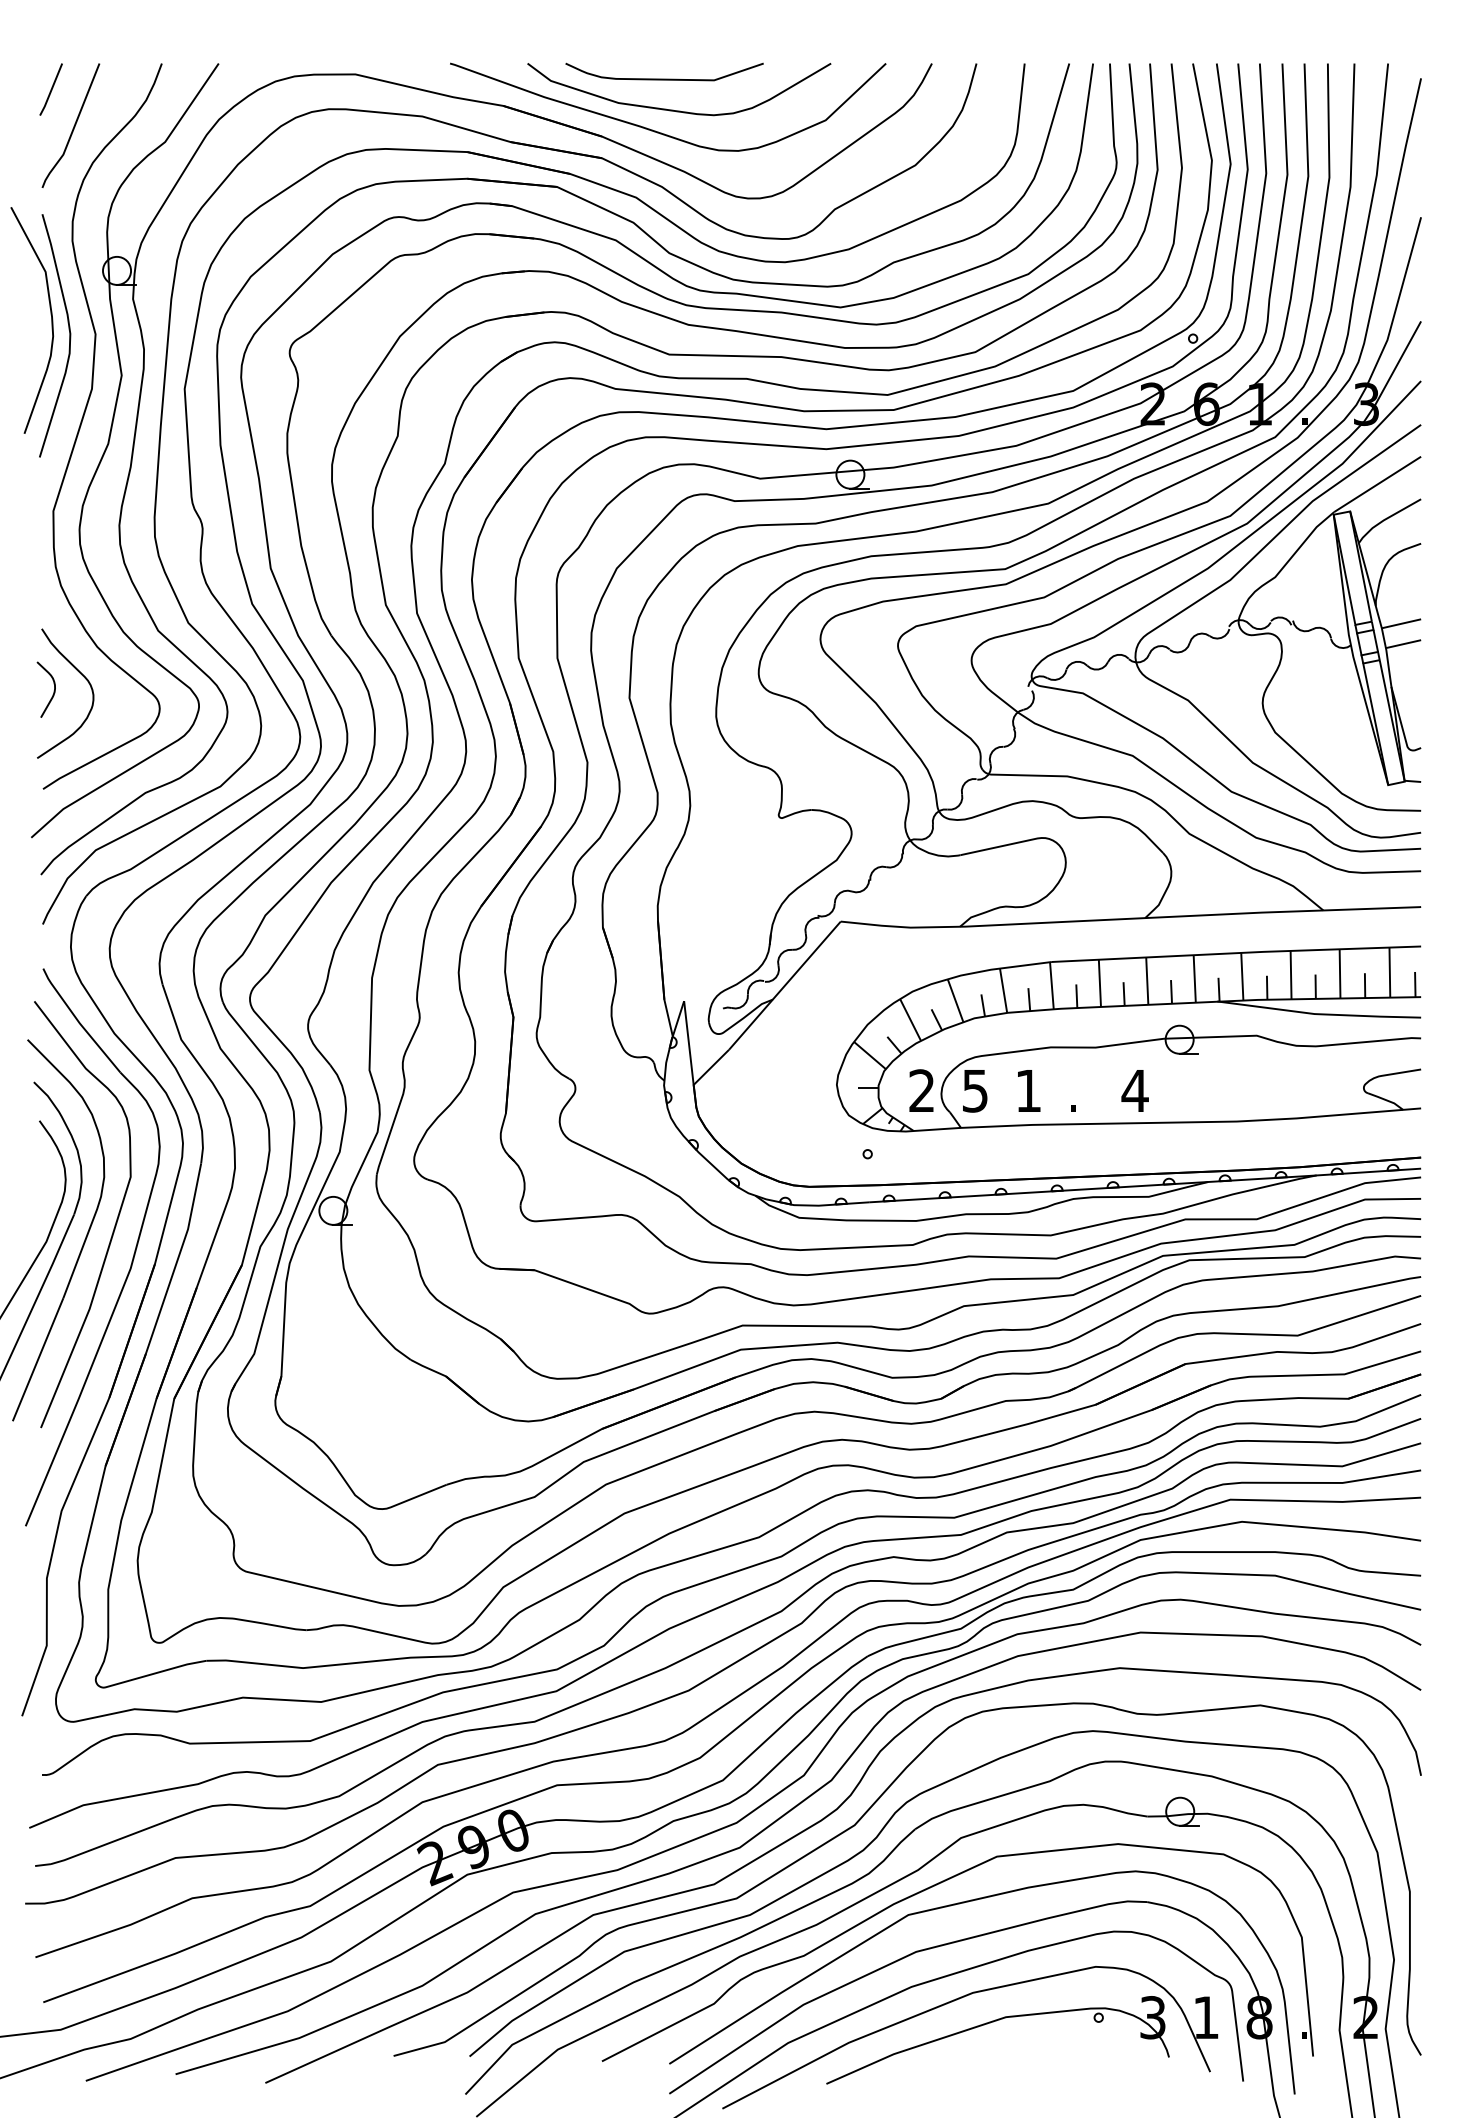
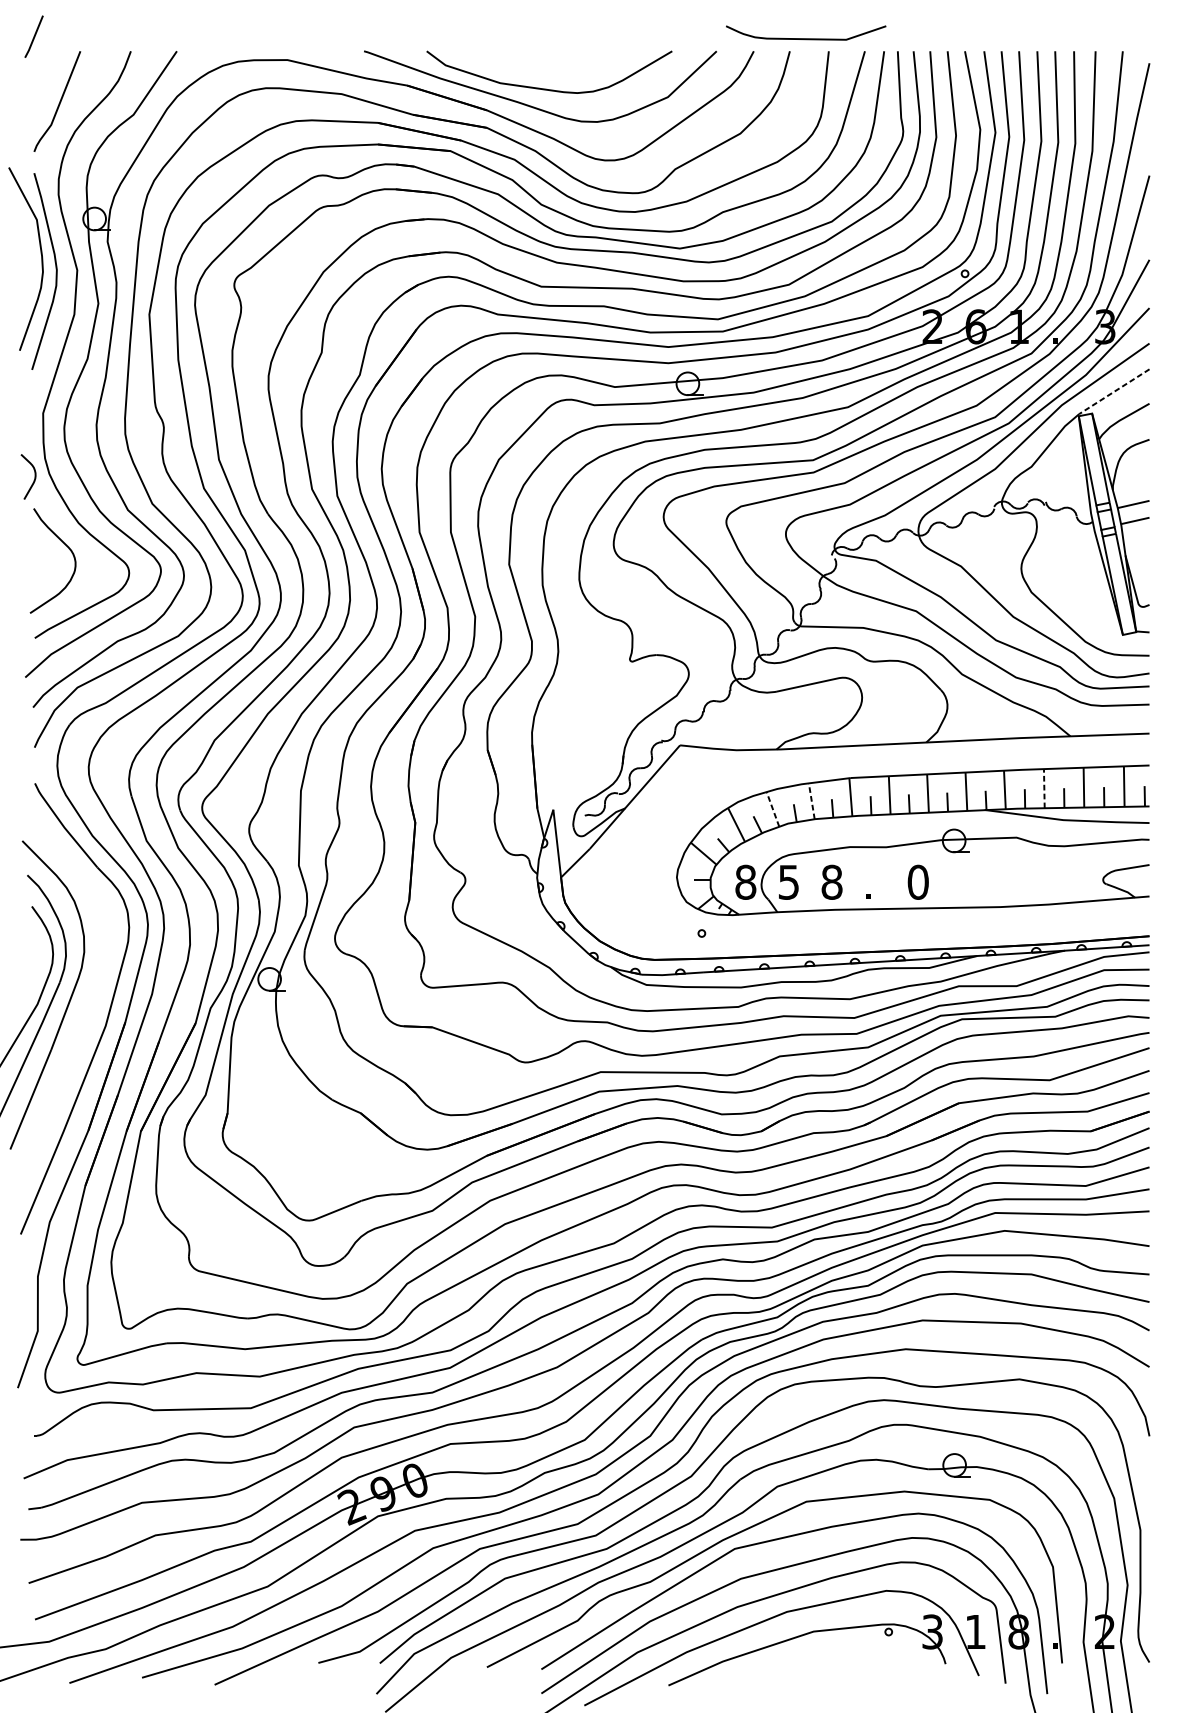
curve: (664, 78) -> (806, 38), moved
line: (50, 89) -> (33, 36), moved
line: (1377, 484) -> (1114, 391), solid -> dashed
curve: (53, 691) -> (34, 478), moved
line: (1291, 974) -> (1044, 788), solid -> dashed
line: (1003, 990) -> (811, 801), solid -> dashed
line: (955, 1000) -> (772, 809), solid -> dashed
text: (922, 1090) -> (746, 881), 2 -> 8
text: (1028, 1090) -> (831, 881), 1 -> 8
text: (1134, 1090) -> (917, 881), 4 -> 0
curve: (115, 1221) -> (93, 987), removed

